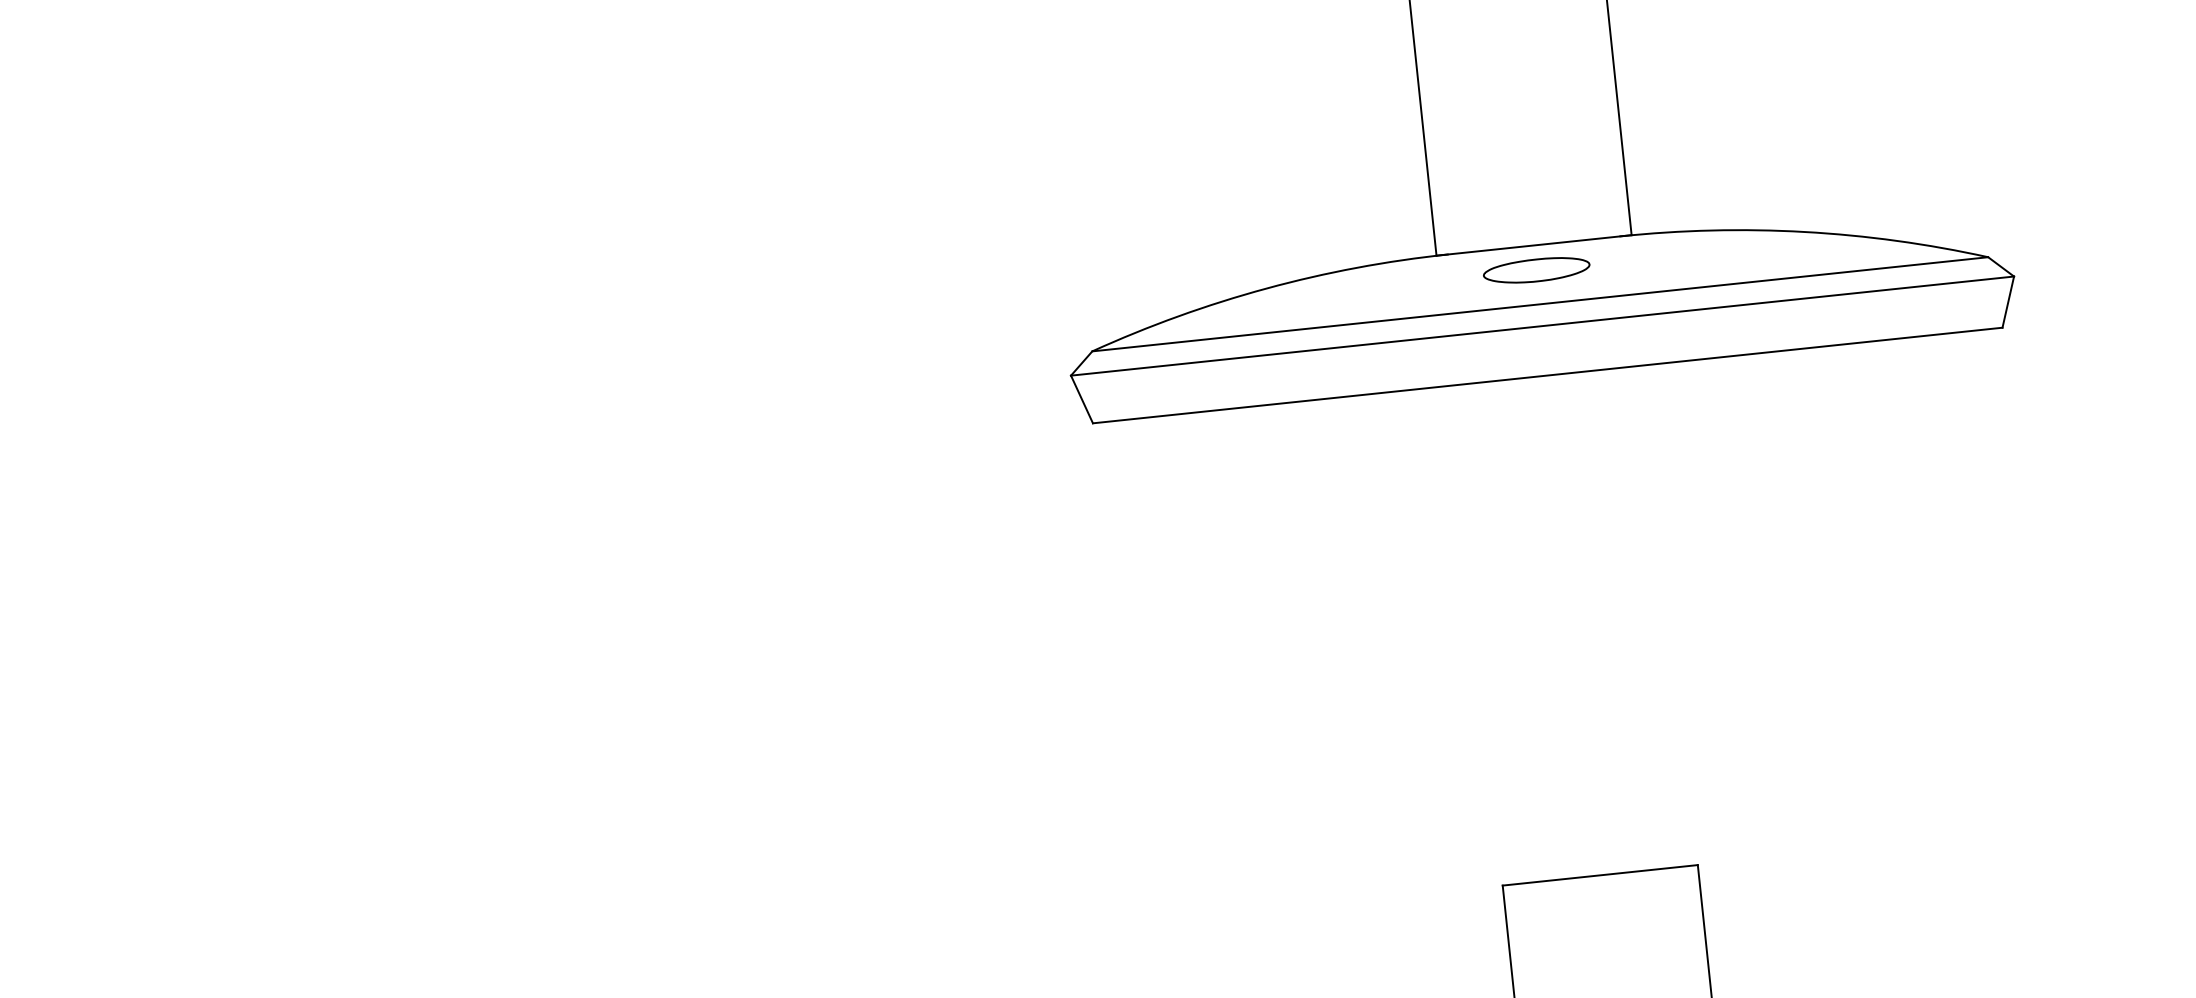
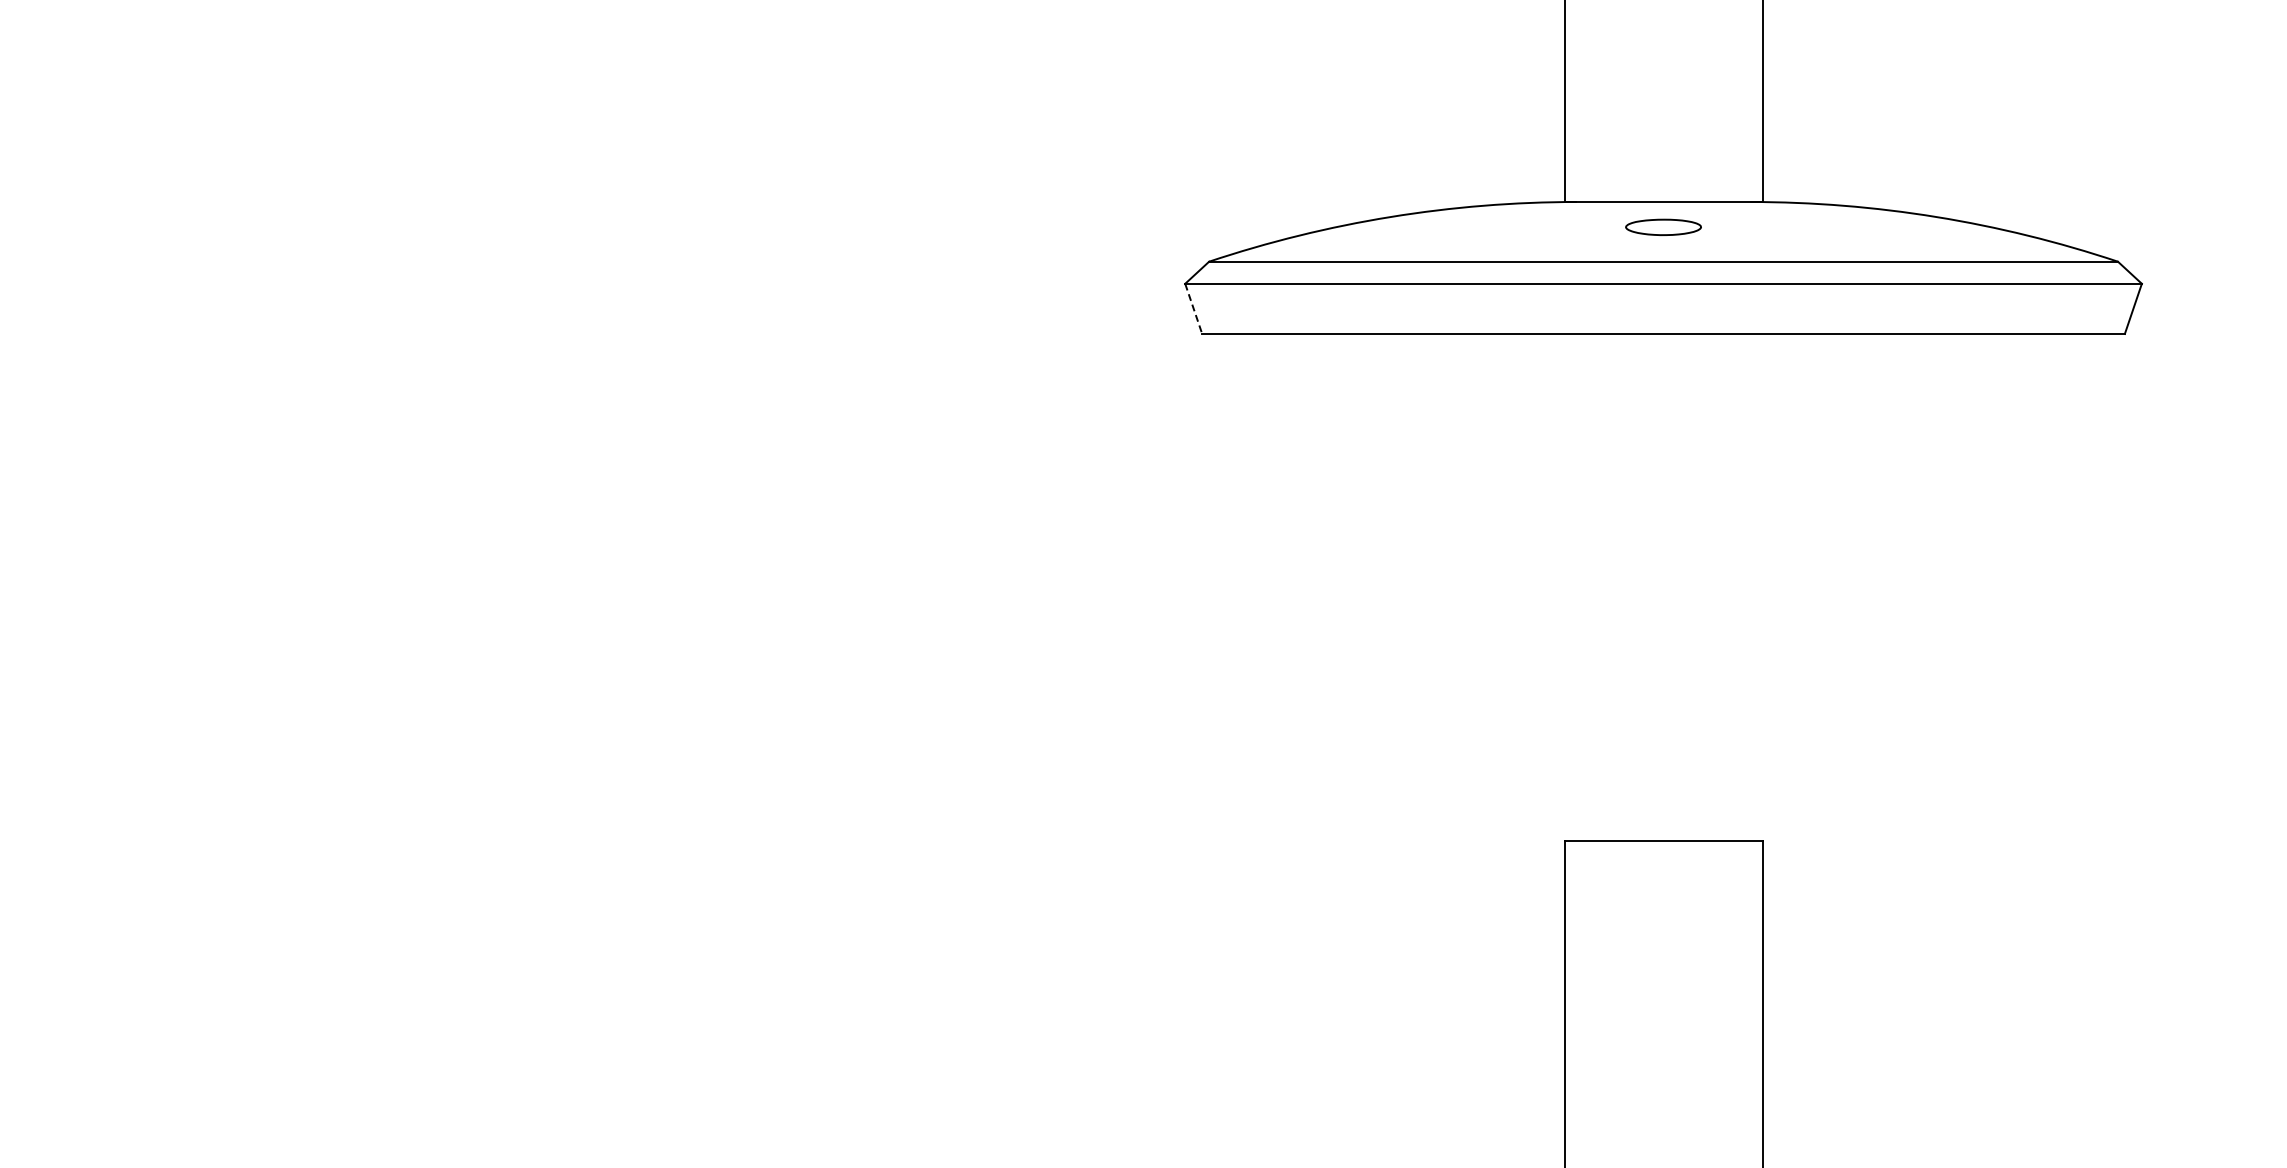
part: (1536, 270) -> (1663, 227), size x0.7
line: (1081, 400) -> (1193, 309), solid -> dashed

